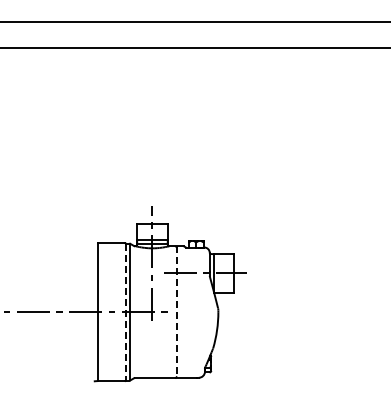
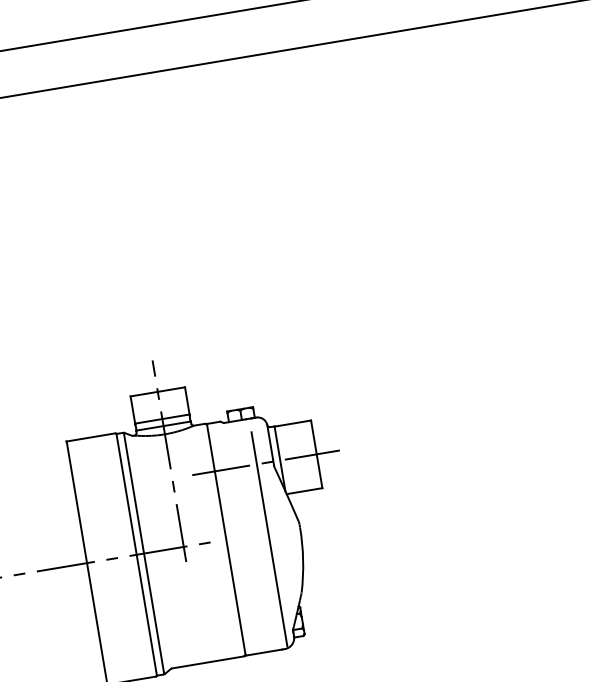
line: (125, 312) -> (136, 555), dashed -> solid
line: (176, 312) -> (226, 540), dashed -> solid
line: (200, 315) -> (269, 538), added

